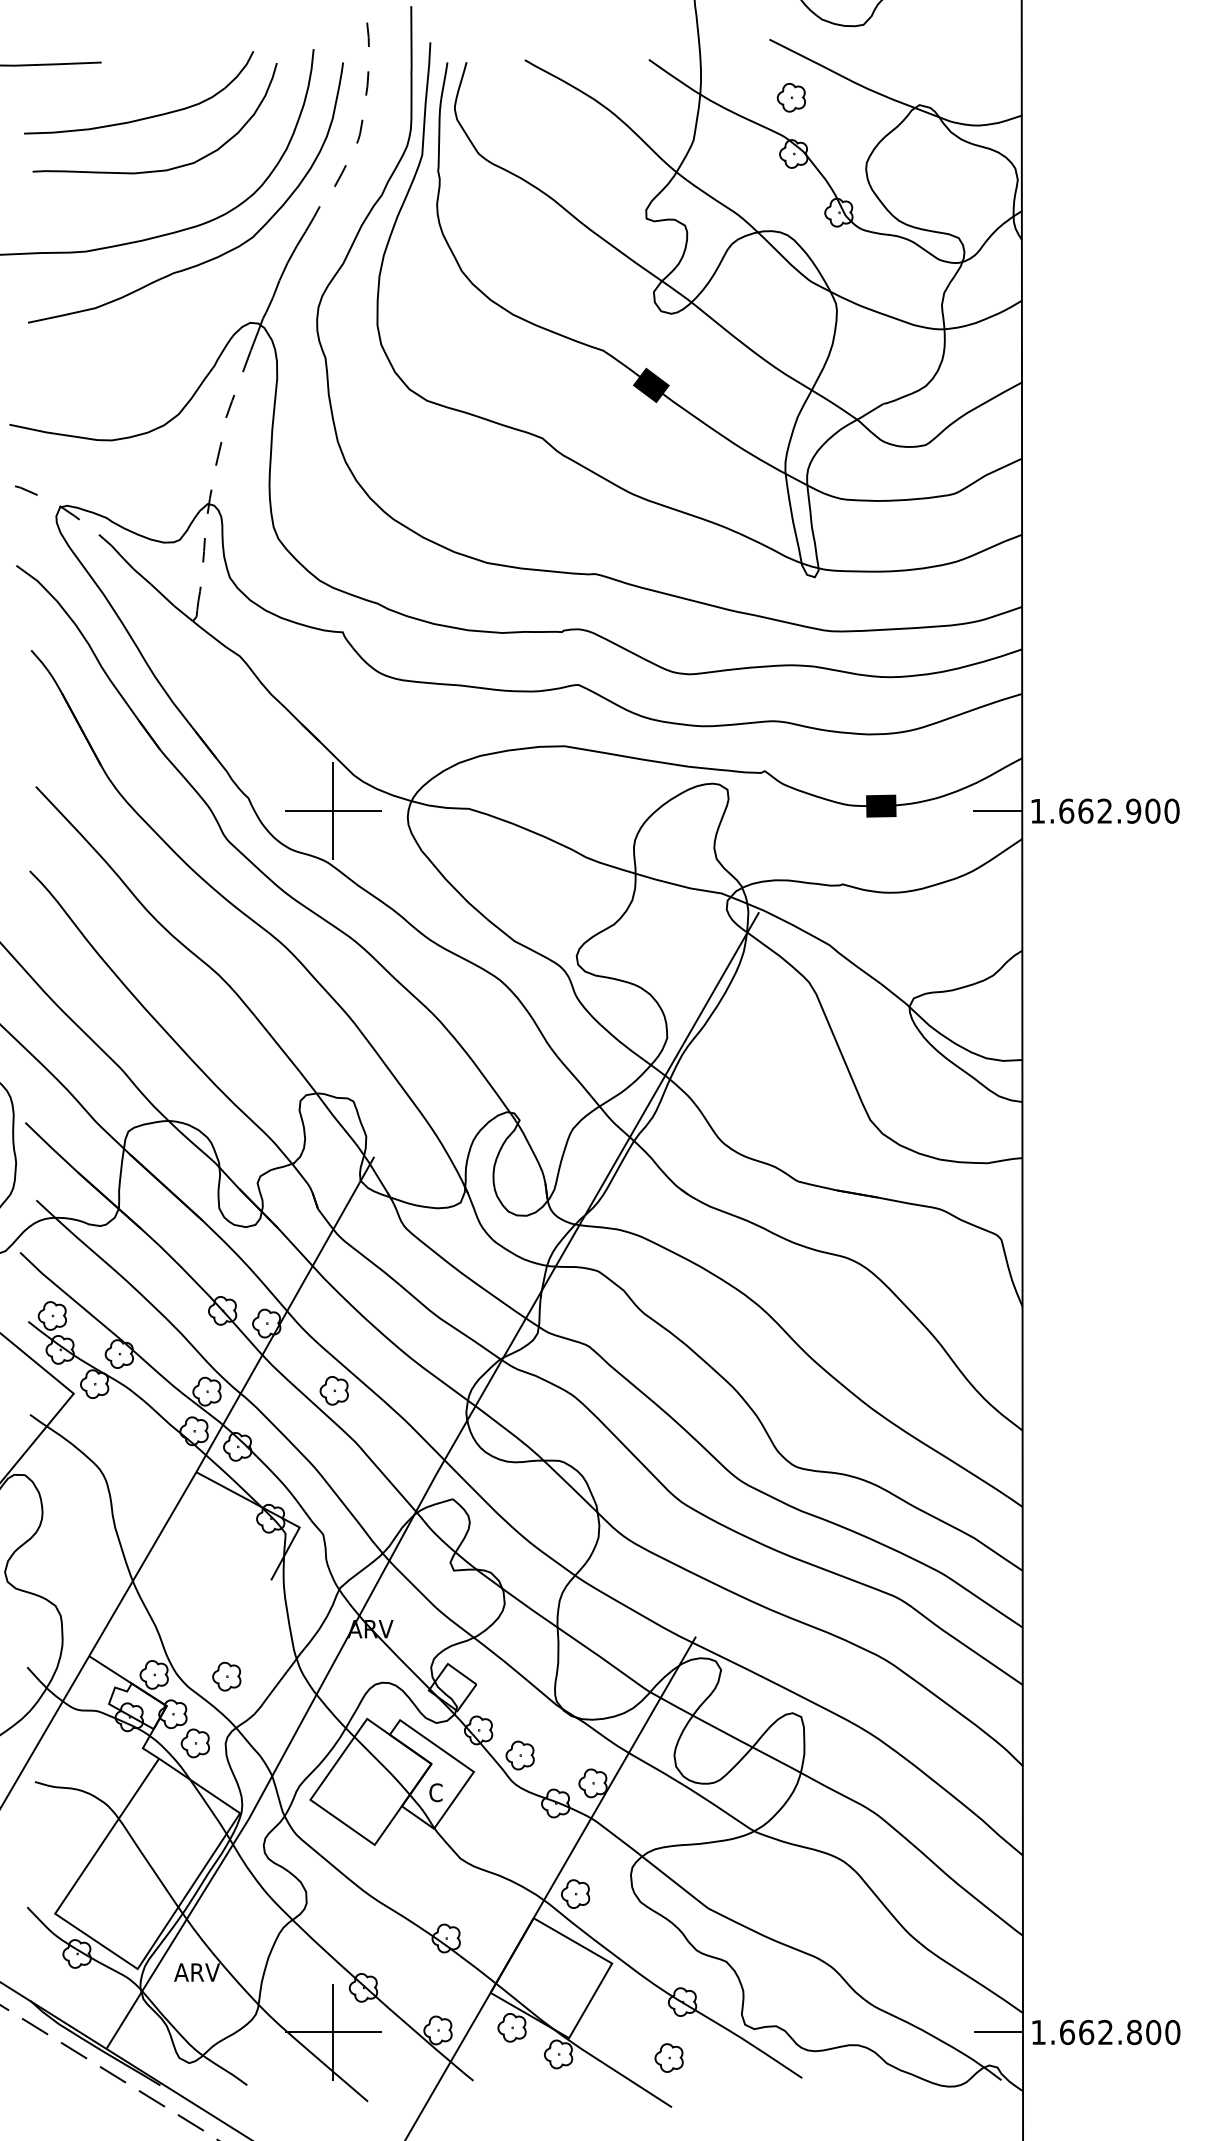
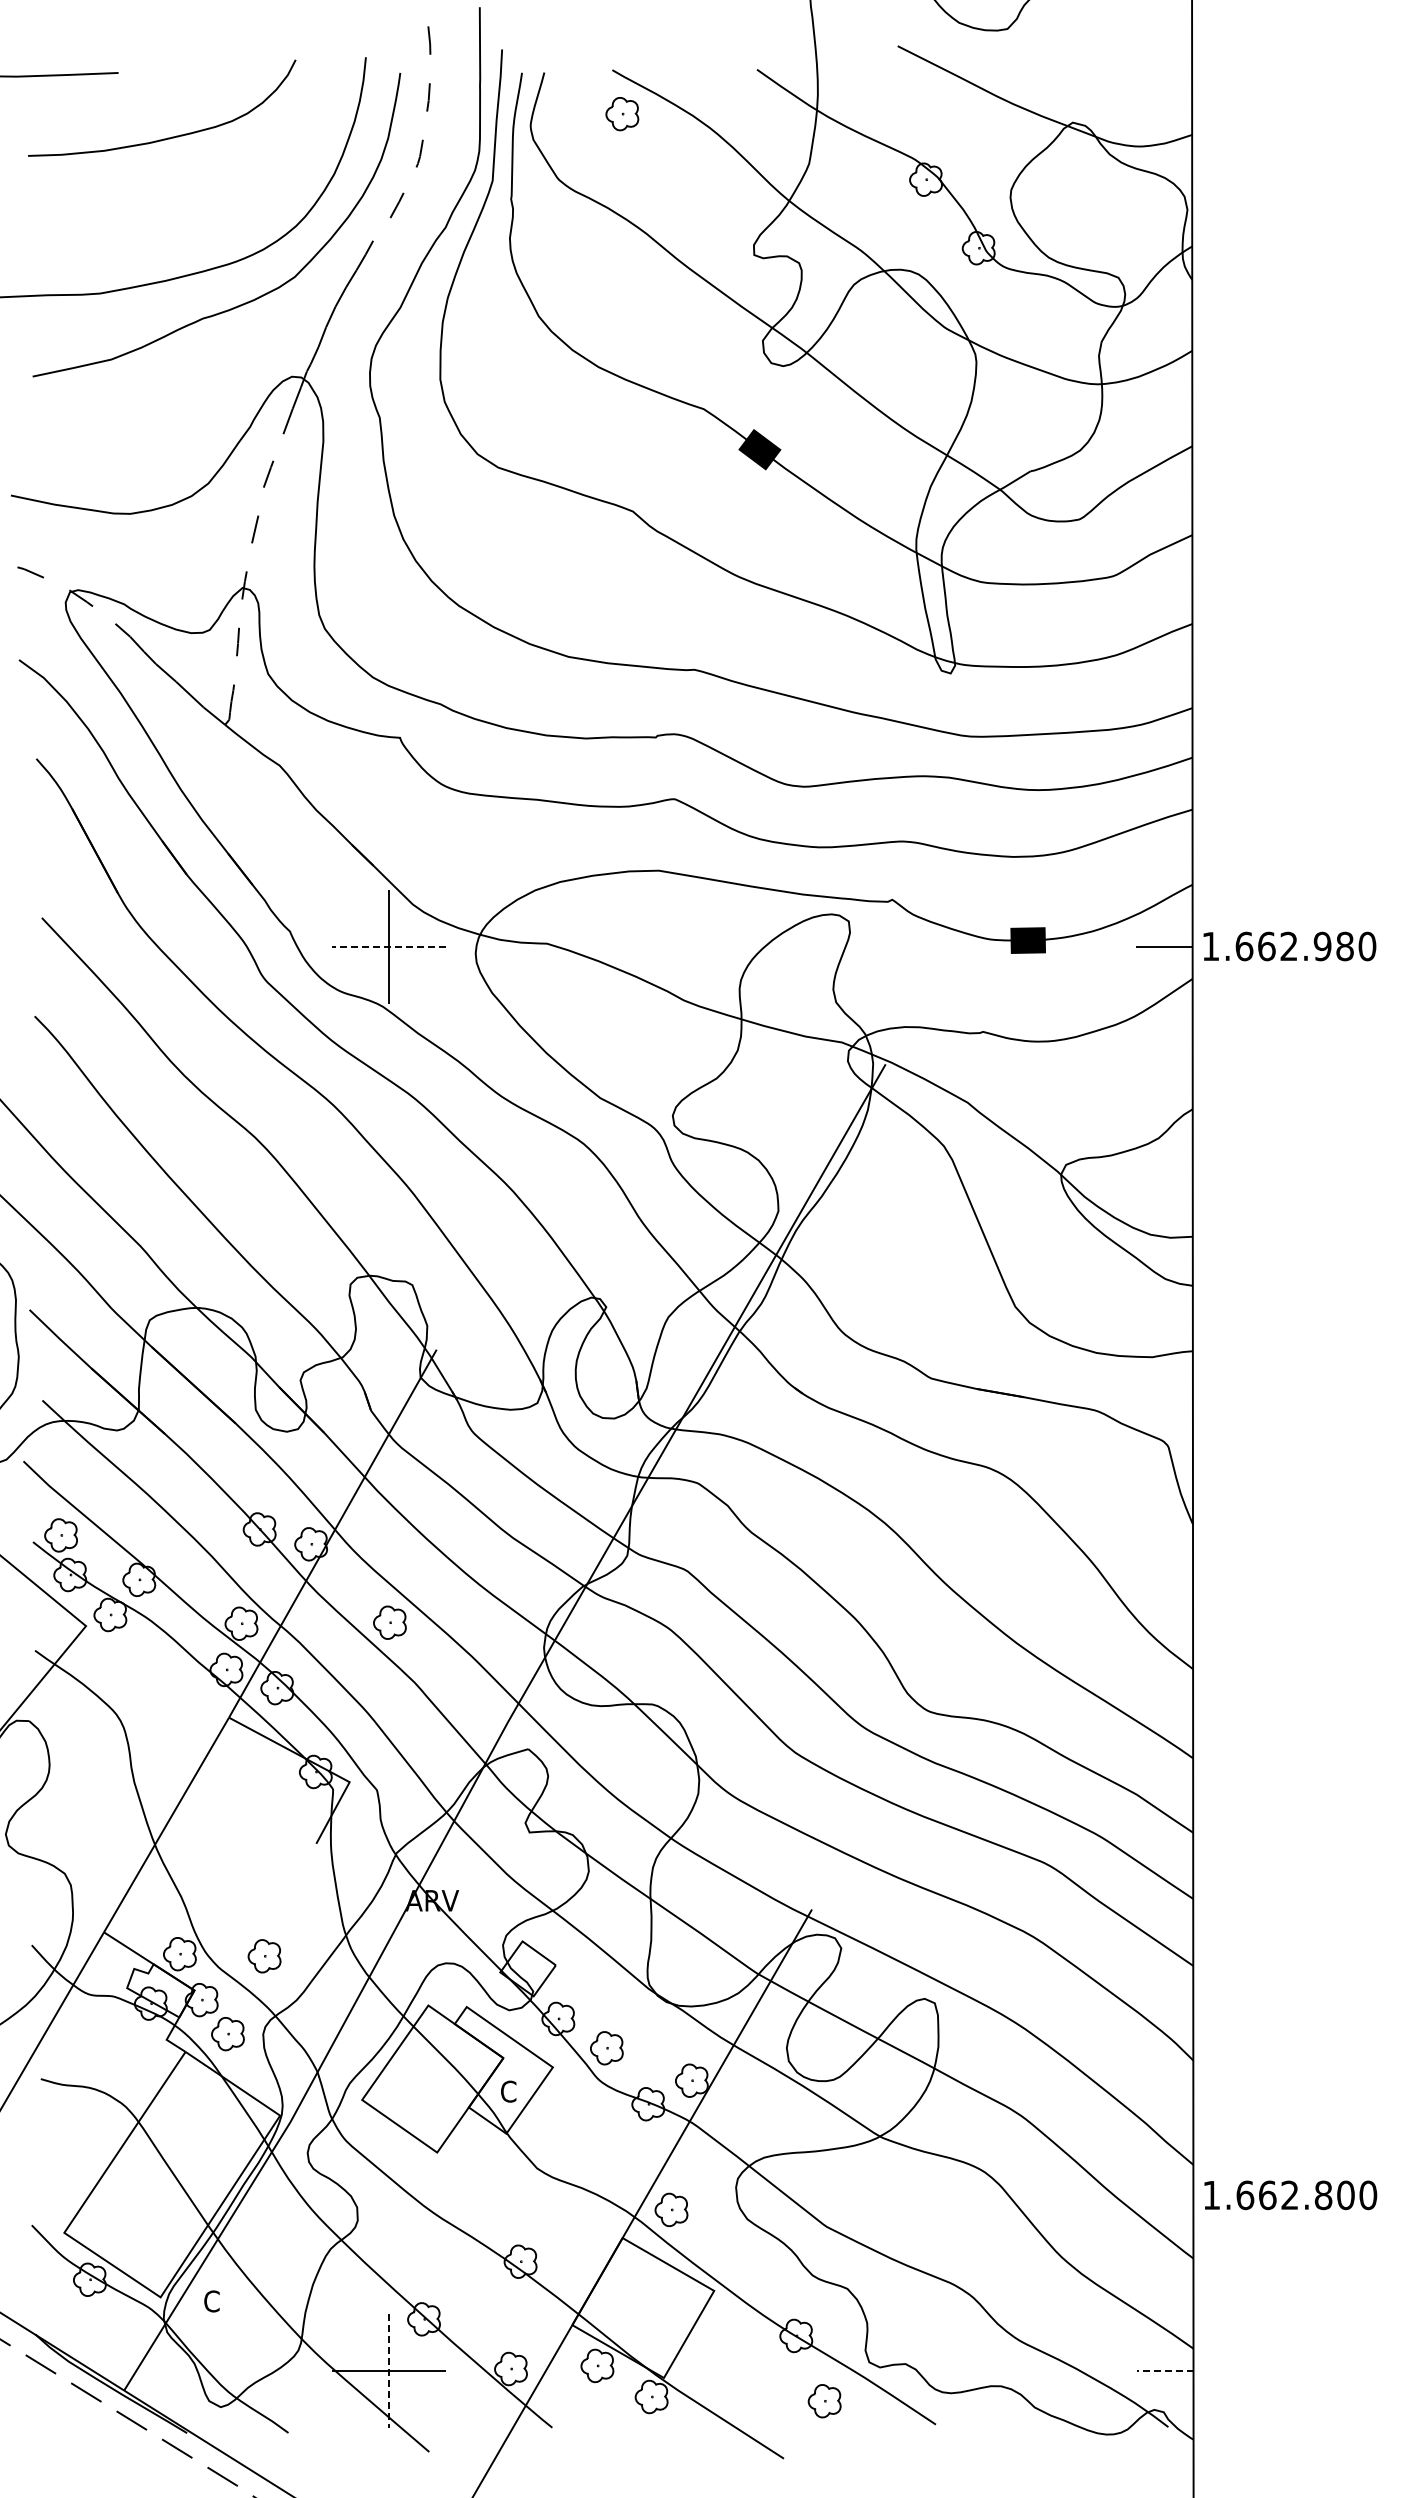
part: (791, 98) -> (622, 114), moved
curve: (158, 170) -> (184, 198), removed
line: (333, 811) -> (388, 946), solid -> dashed
text: (1152, 811) -> (1344, 946), 1.662.900 -> 1.662.980
text: (196, 1972) -> (229, 2301), ARV -> C
line: (333, 2032) -> (388, 2371), solid -> dashed
line: (998, 2032) -> (1164, 2371), solid -> dashed
text: (1106, 2032) -> (1290, 2195), moved
part: (668, 2058) -> (824, 2401), moved

